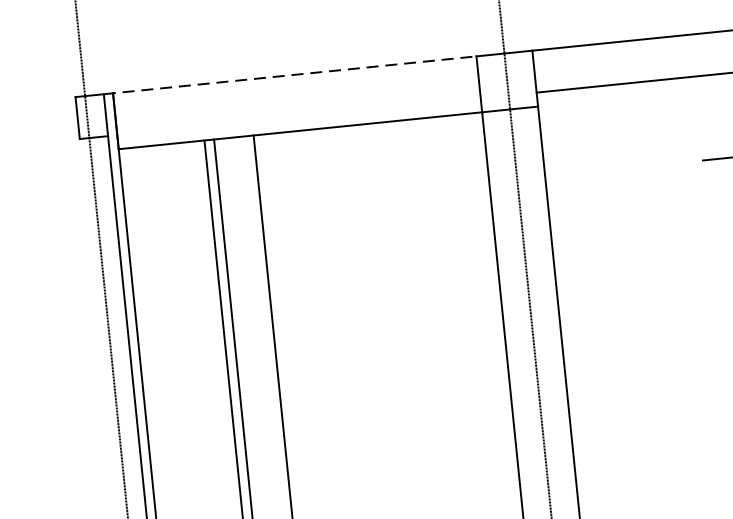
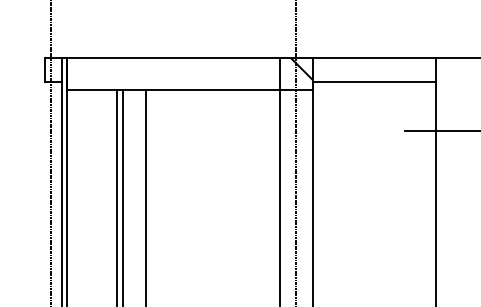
hatch: (514, 71) -> (301, 68), added
line: (291, 74) -> (171, 57), dashed -> solid

